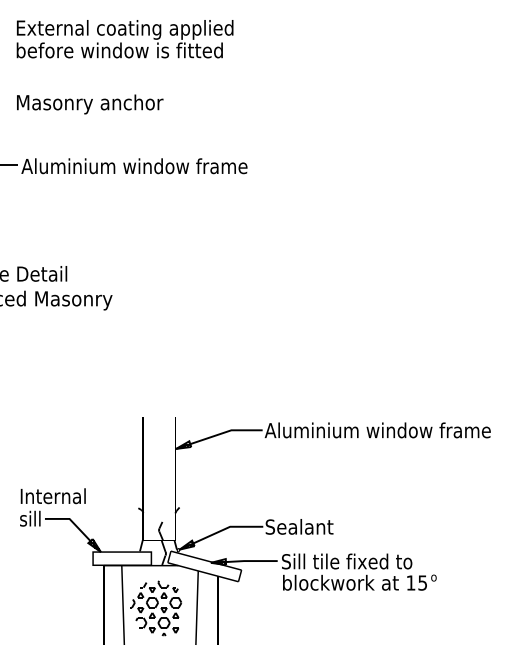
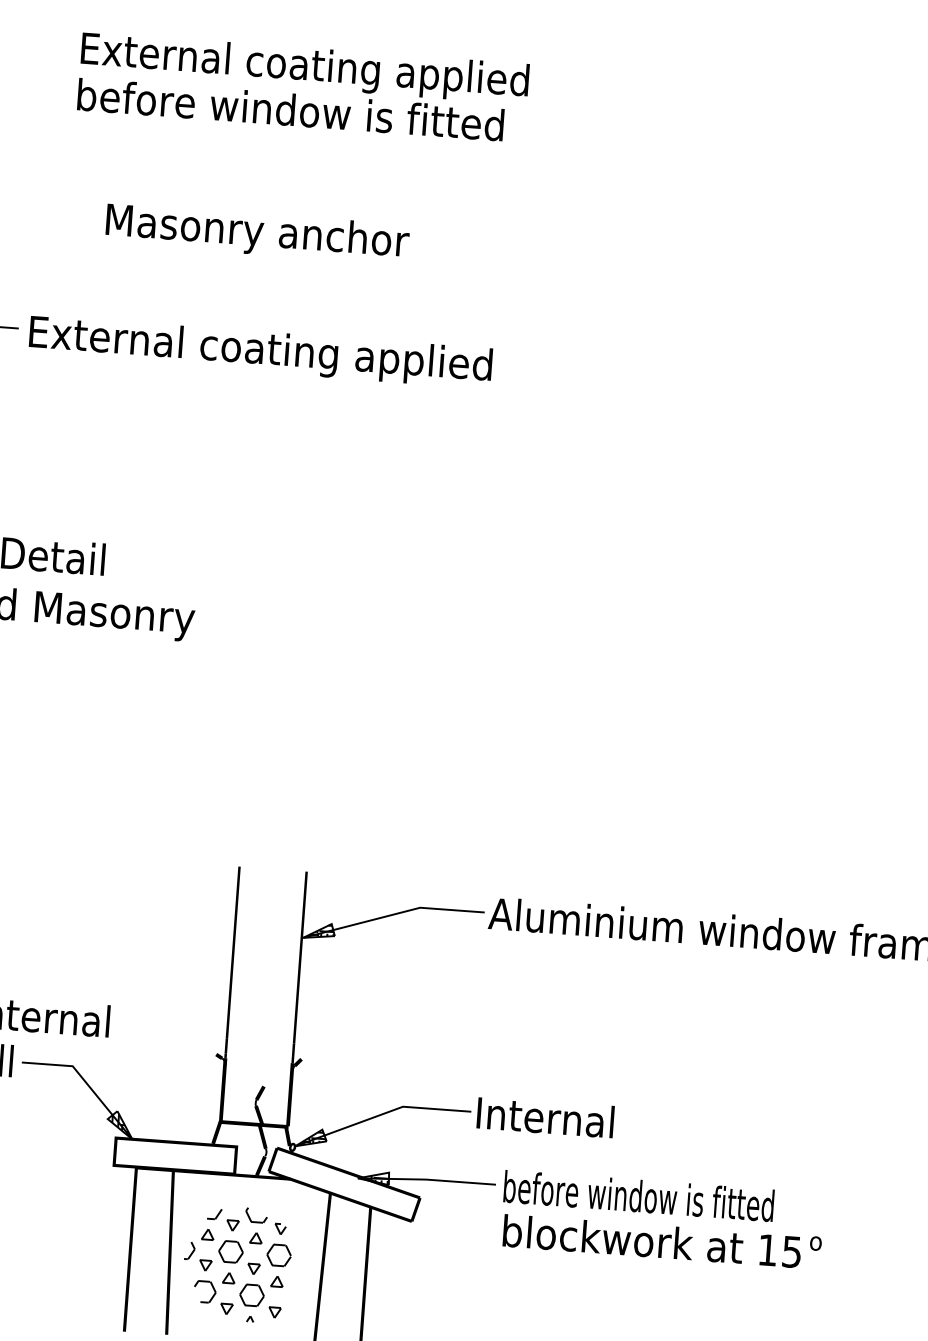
text: (124, 39) -> (302, 87), moved
text: (90, 104) -> (258, 234), moved
text: (134, 168) -> (259, 352), Aluminium window frame -> External coating applied
text: (299, 526) -> (546, 1116), Sealant -> Internal
text: (346, 561) -> (637, 1196), Sill tile fixed to -> before window is fitted

